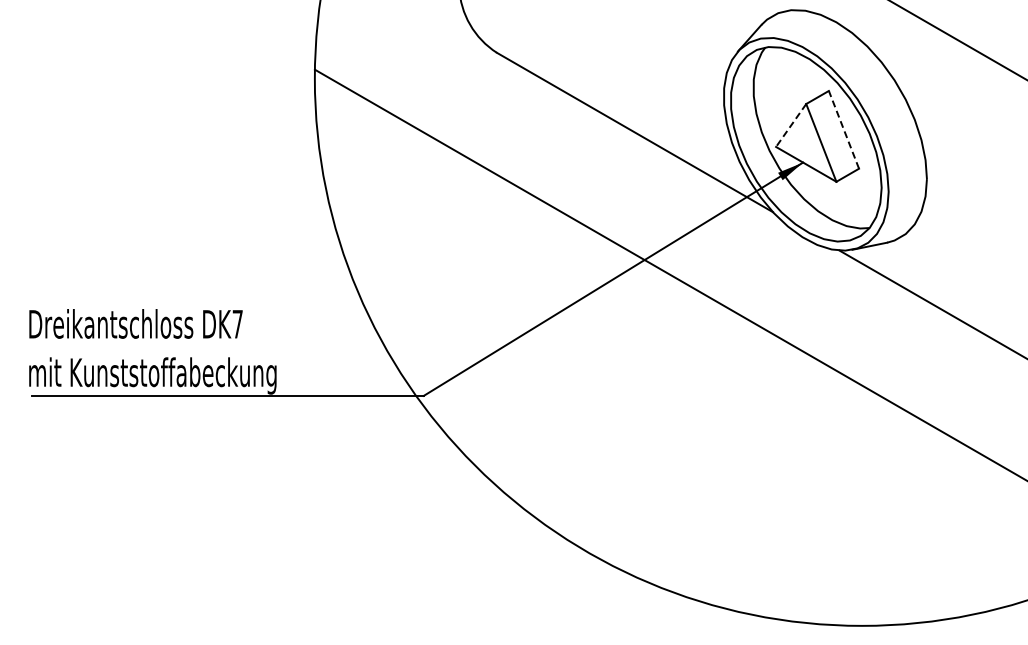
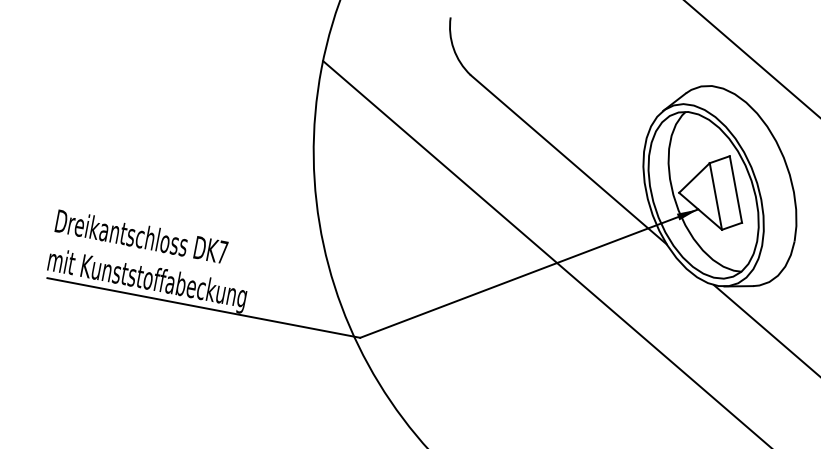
line: (790, 125) -> (693, 177), dashed -> solid
line: (843, 129) -> (735, 189), dashed -> solid

